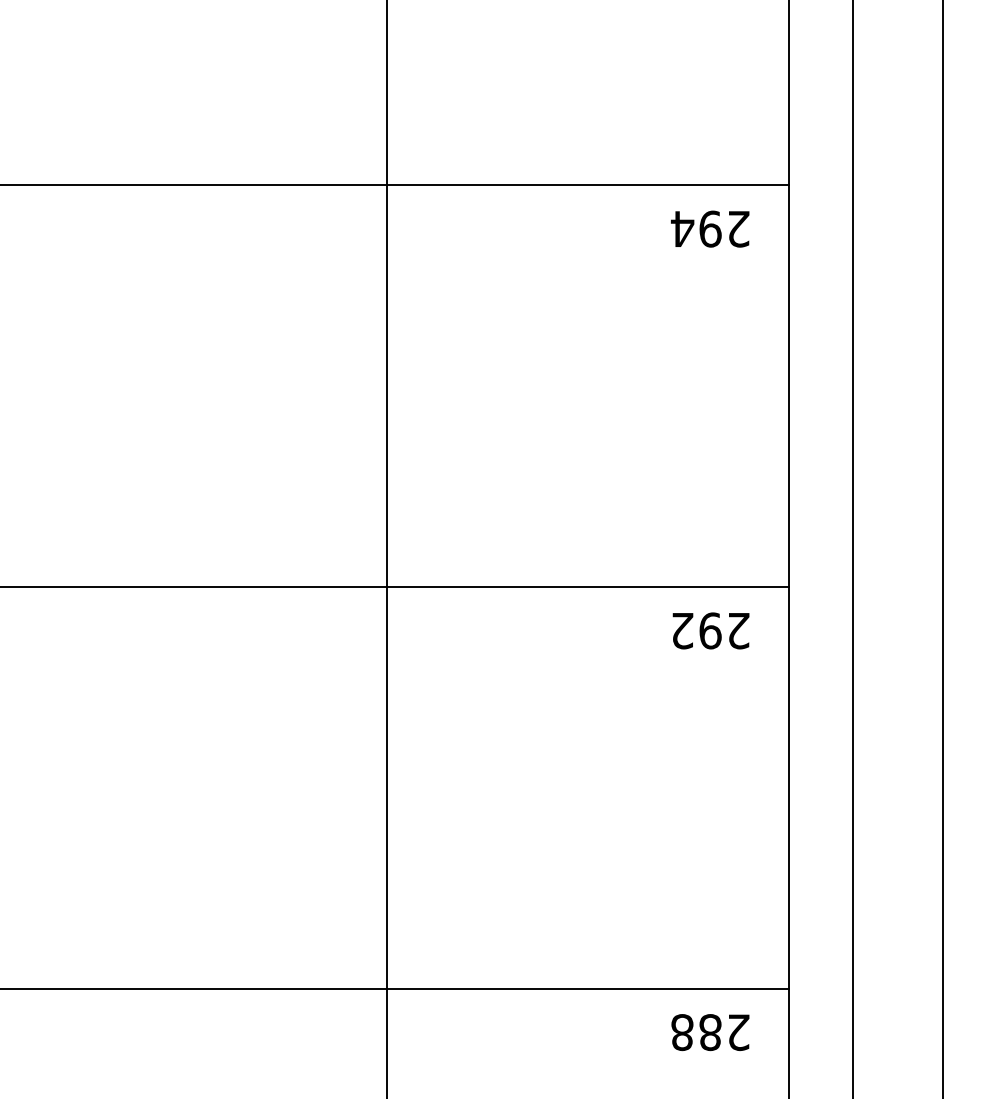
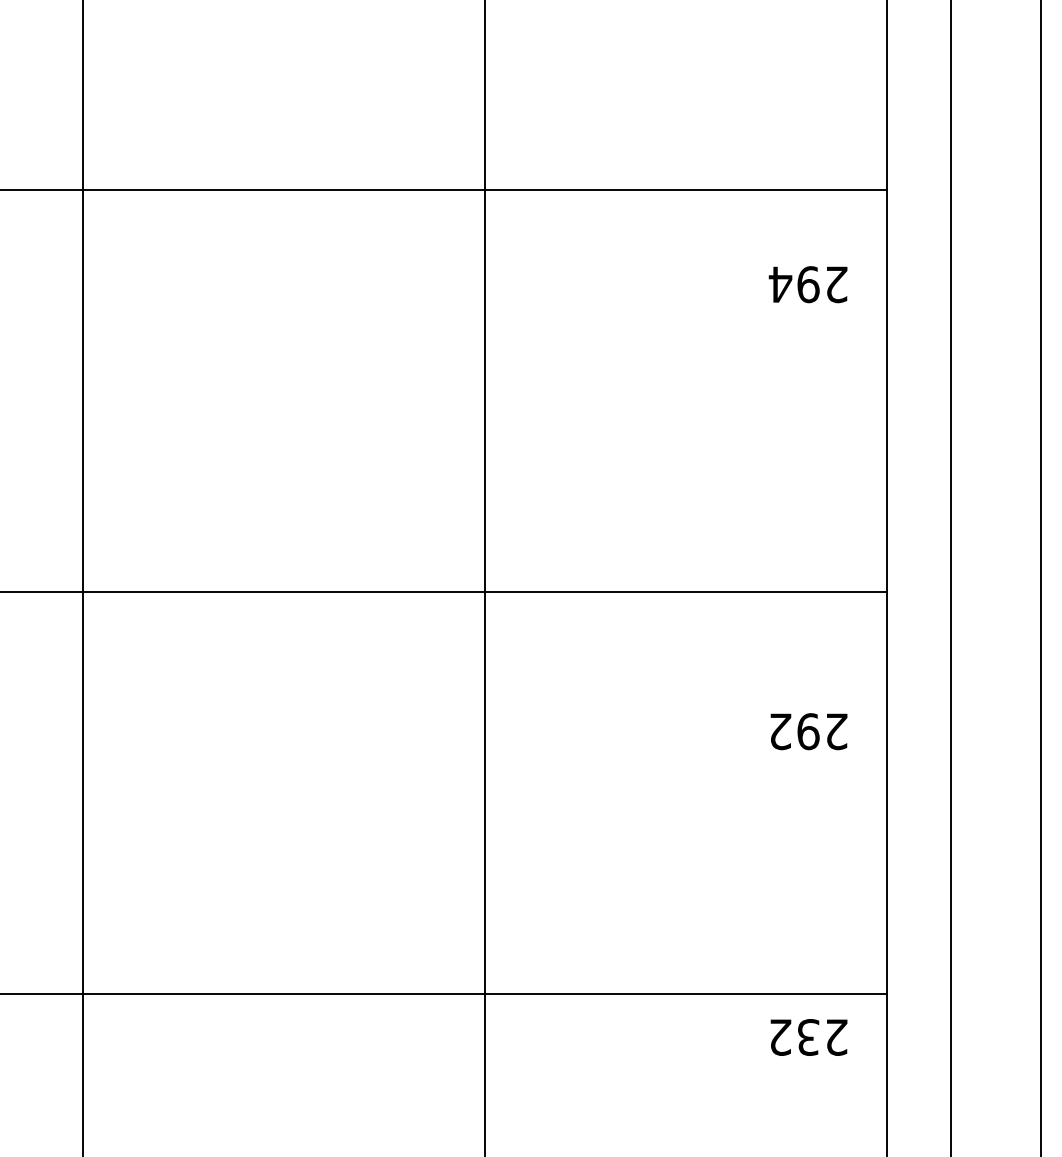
text: (709, 228) -> (807, 284), moved
text: (710, 630) -> (808, 731), moved
text: (696, 1032) -> (794, 1037), 288 -> 232

